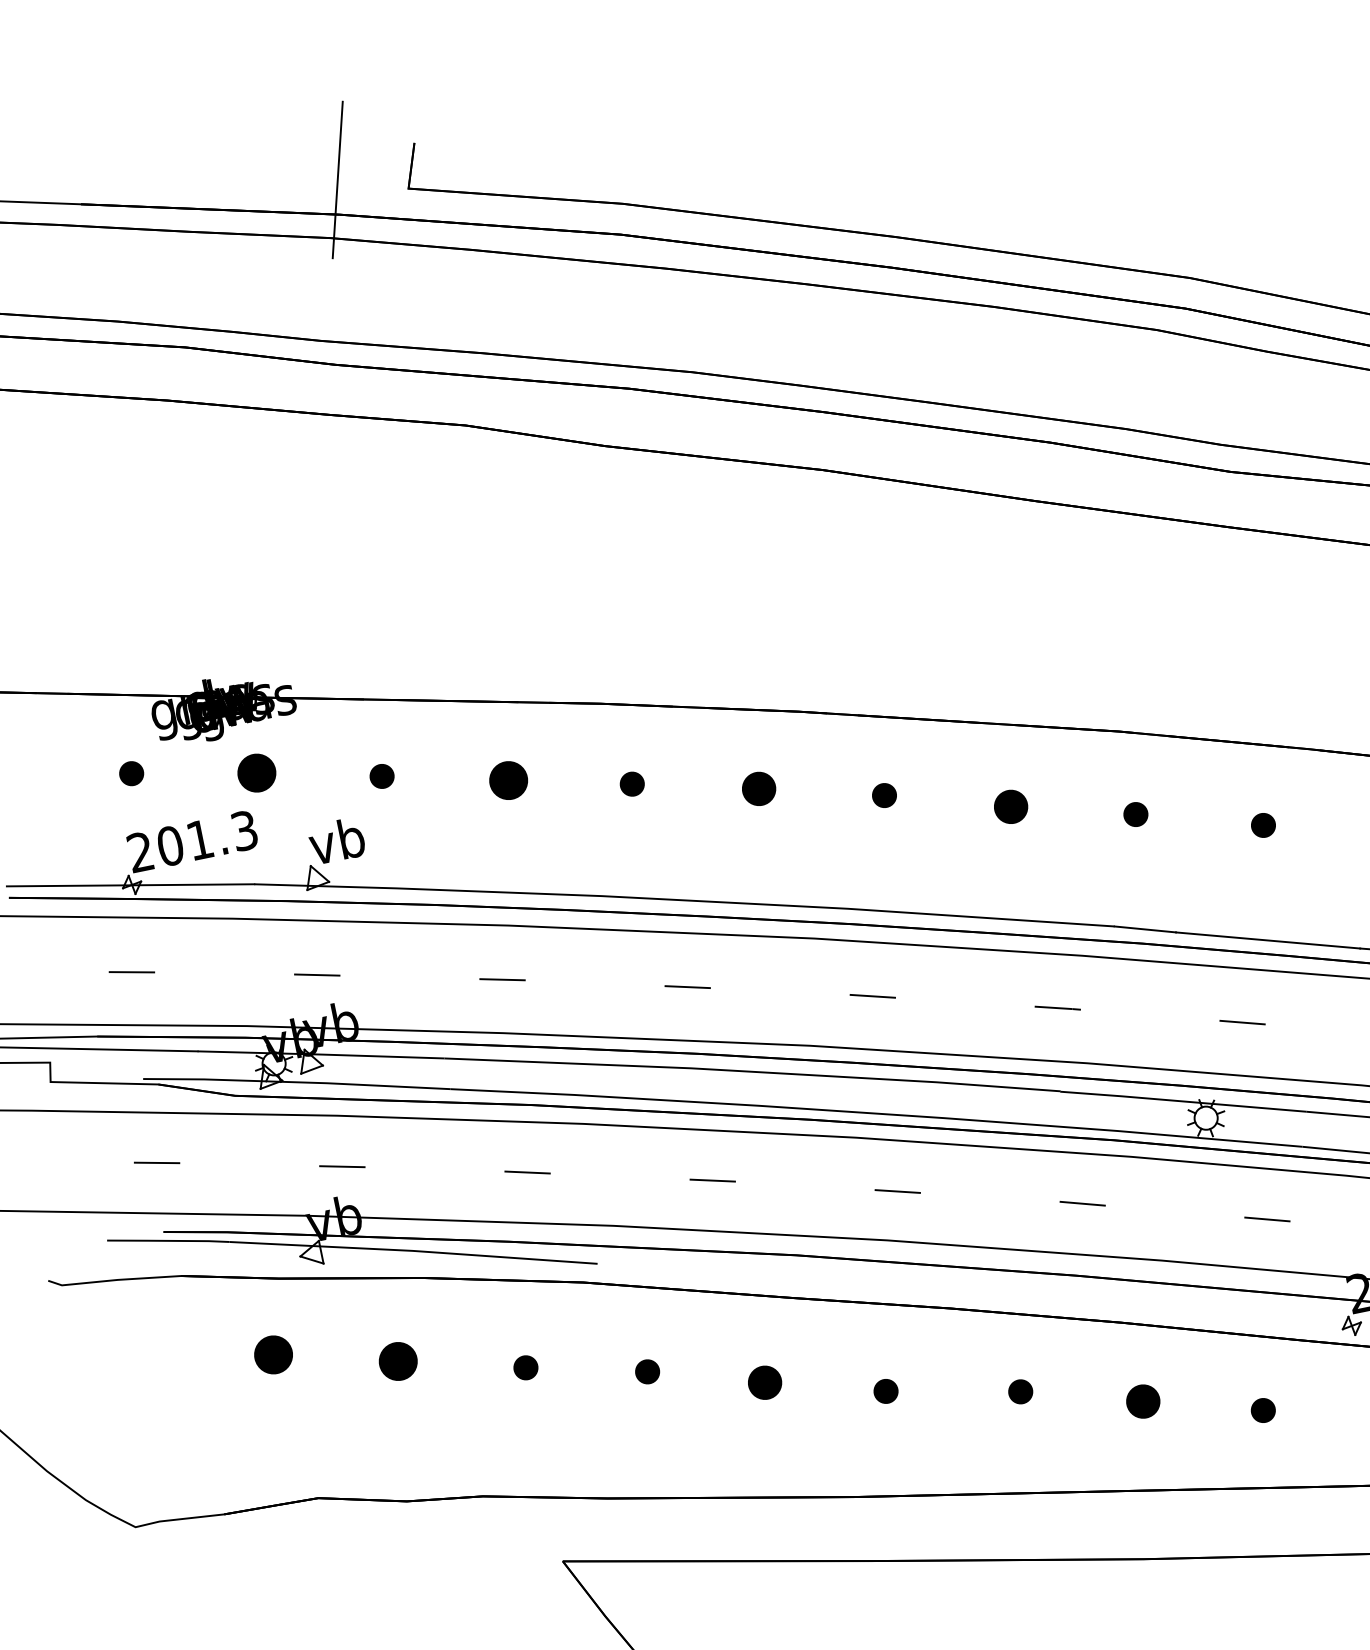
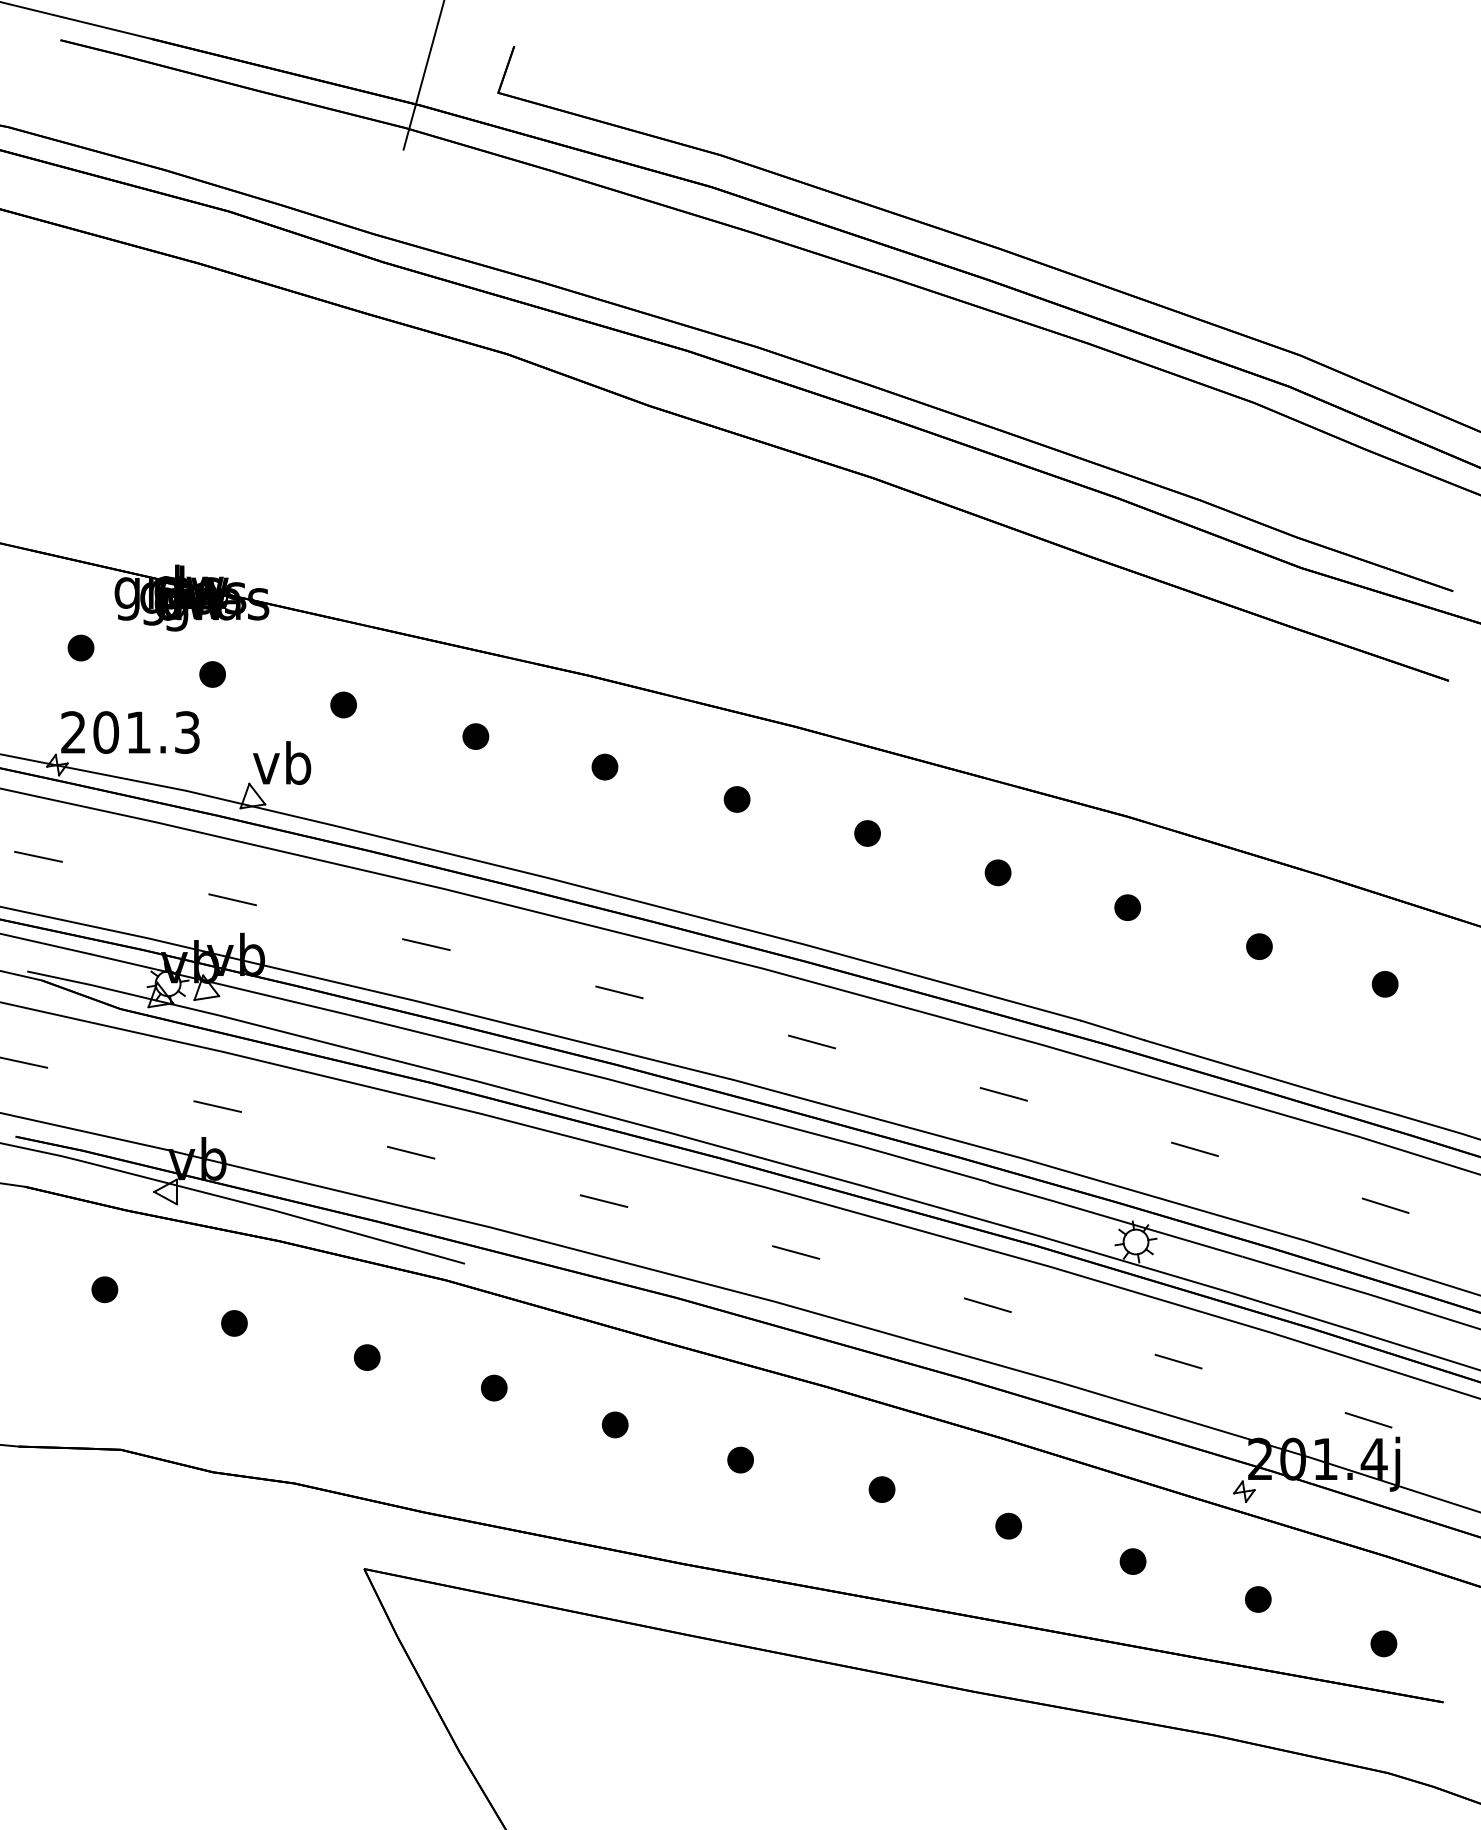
part: (256, 773) -> (212, 674), size x0.62
part: (508, 780) -> (475, 736), size x0.62
part: (758, 789) -> (736, 799), size x0.71
part: (1010, 806) -> (997, 872), size x0.71
part: (273, 1354) -> (104, 1289), size x0.62
part: (398, 1361) -> (234, 1323), size x0.62
part: (764, 1382) -> (614, 1424), size x0.71
part: (1142, 1400) -> (1008, 1525), size x0.71

